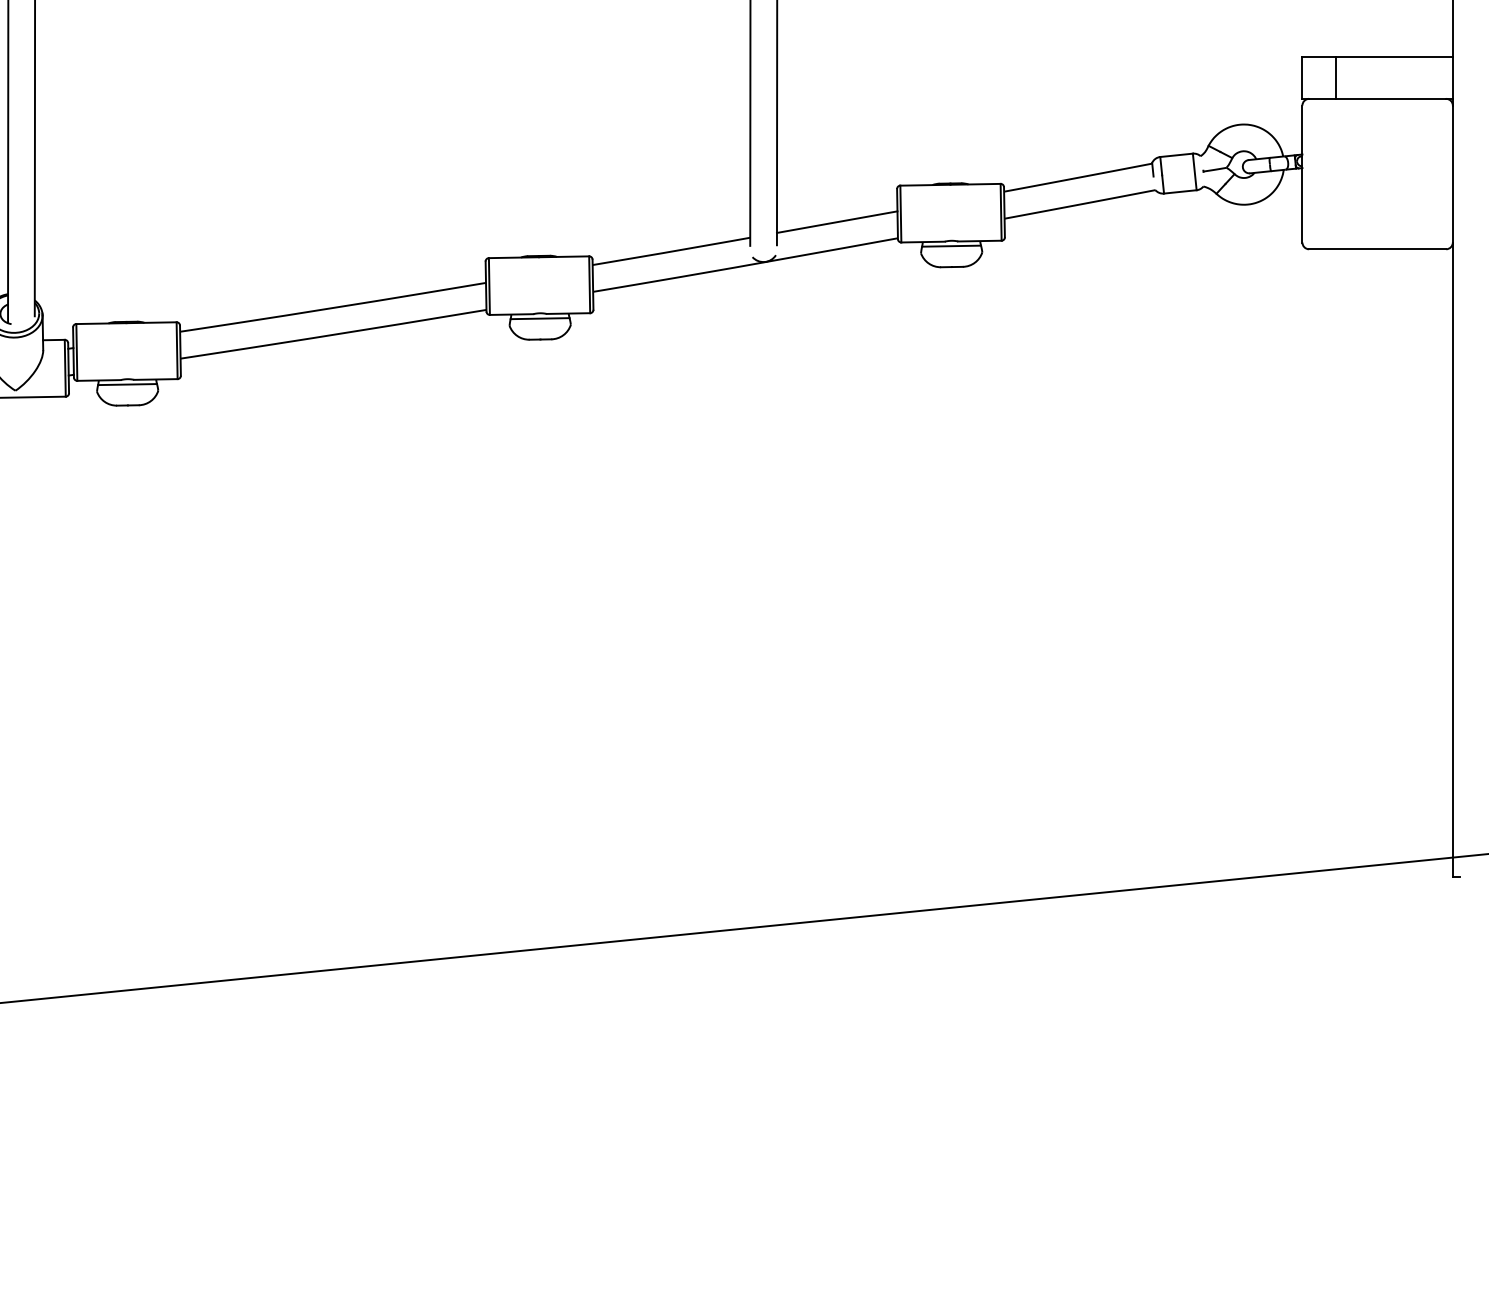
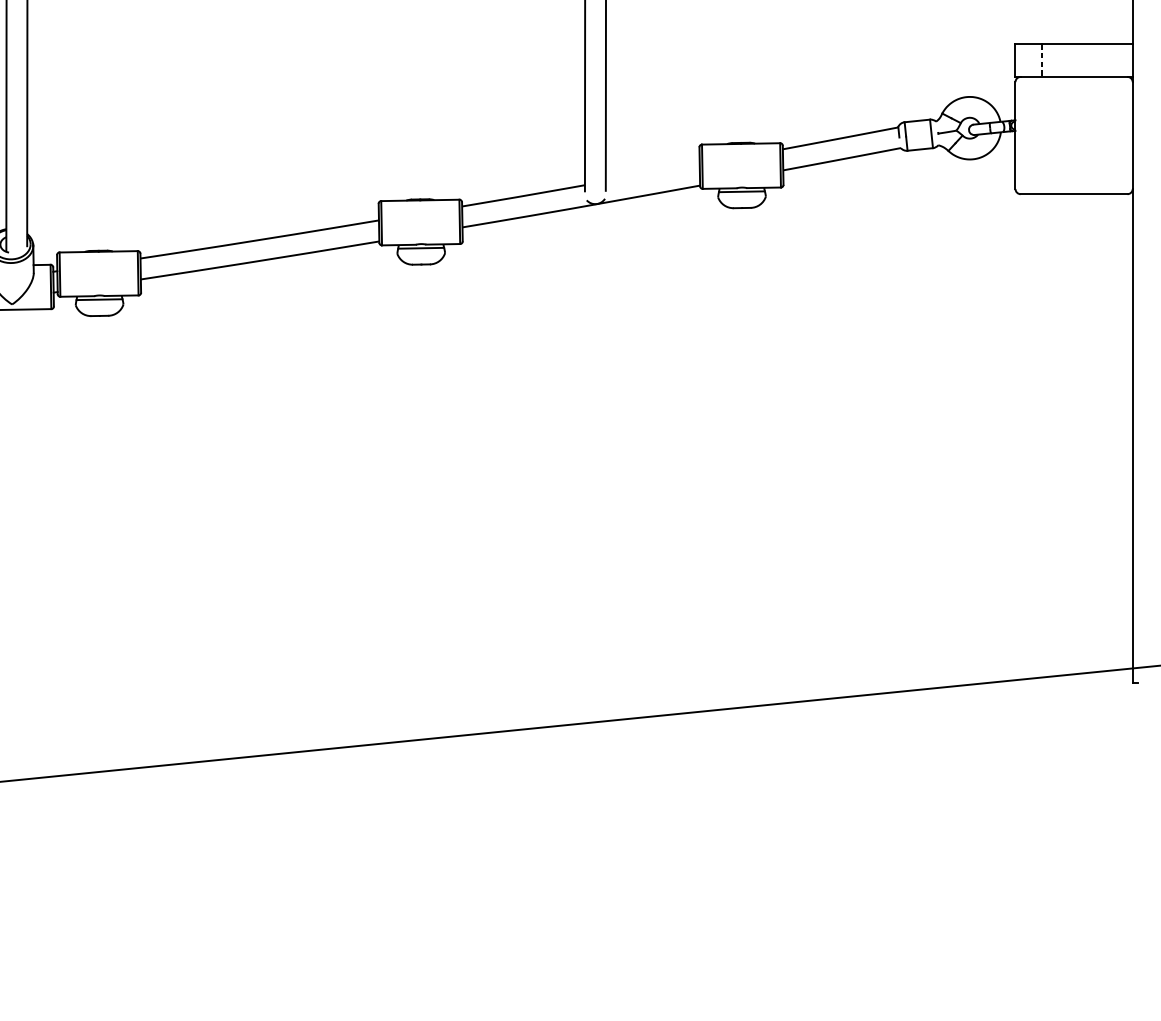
line: (1335, 77) -> (1041, 60), solid -> dashed
line: (836, 221) -> (652, 172), removed

